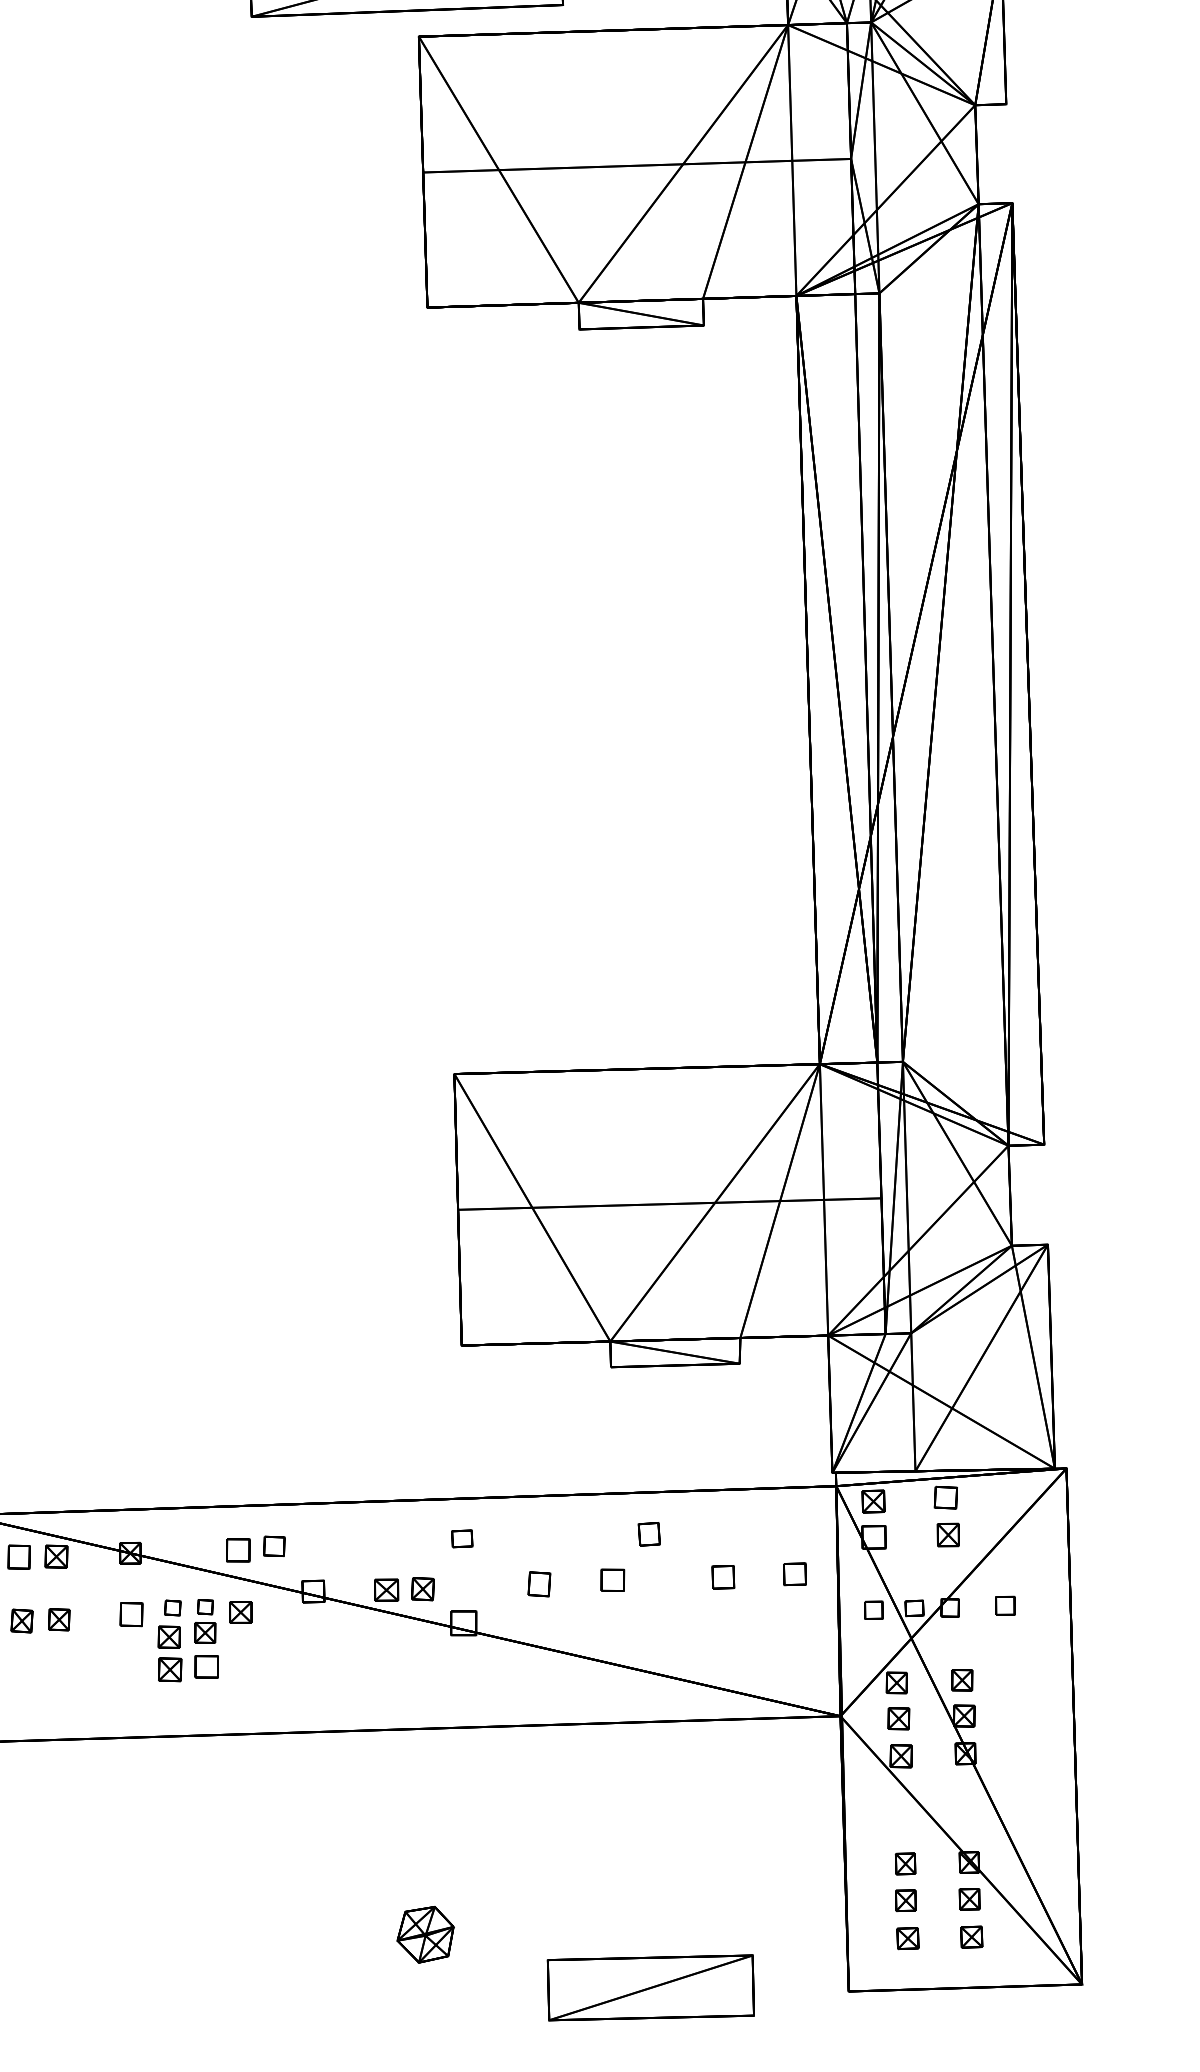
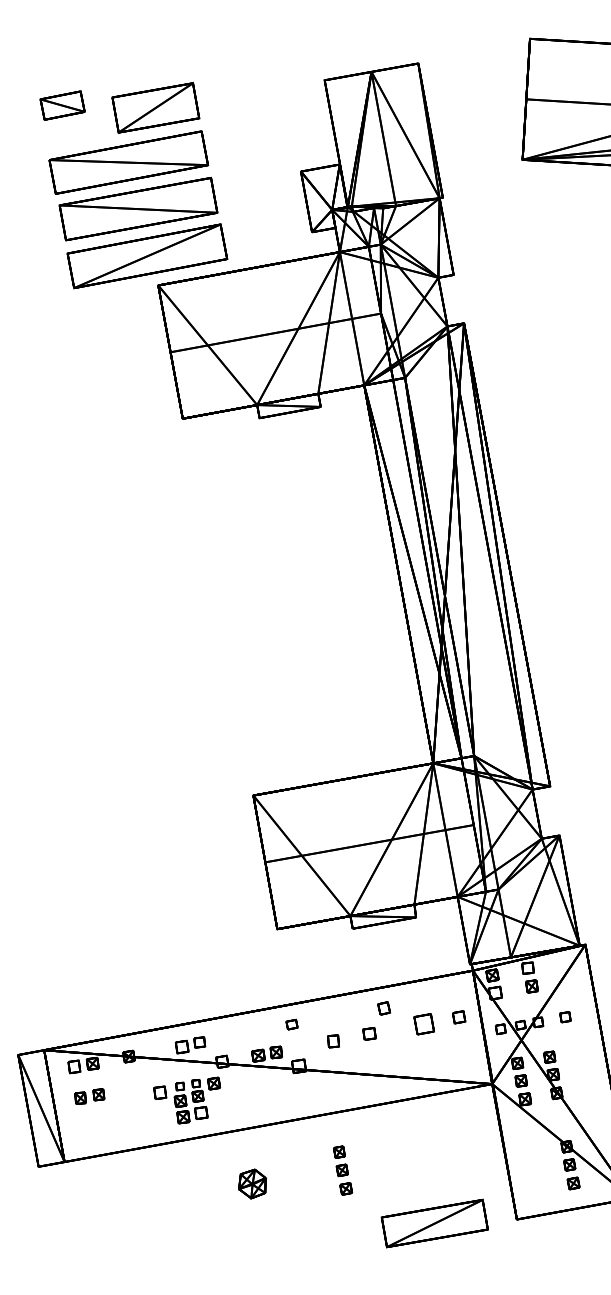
part: (722, 1575) -> (423, 1023), size x1.6
part: (183, 1637) -> (187, 1100), moved
part: (908, 1901) -> (343, 1170), moved
part: (425, 1933) -> (252, 1183), moved
part: (650, 1987) -> (434, 1223), moved

